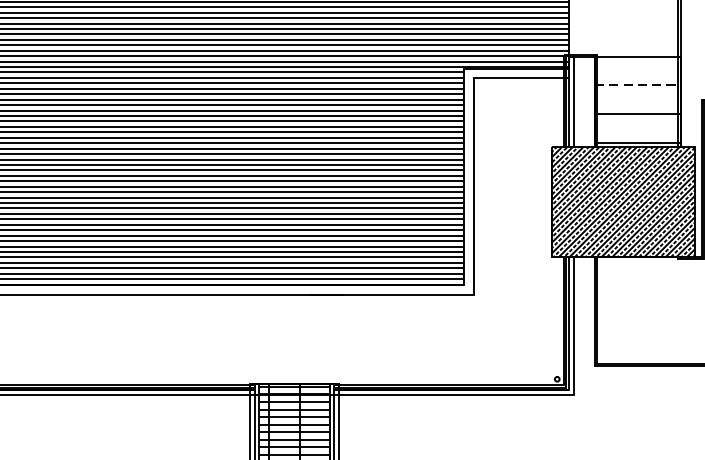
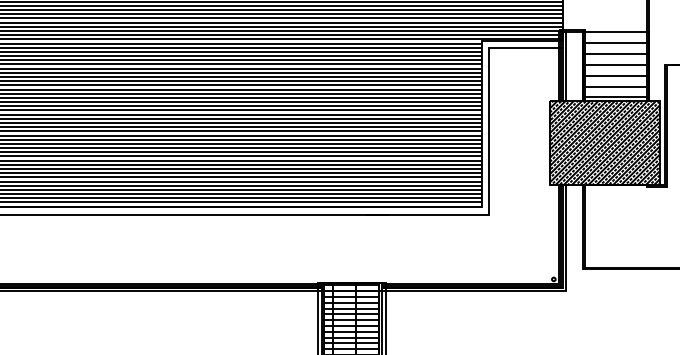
line: (637, 71) -> (615, 42), added
line: (637, 85) -> (615, 53), dashed -> solid
line: (637, 99) -> (615, 64), added
line: (637, 128) -> (615, 86), added

